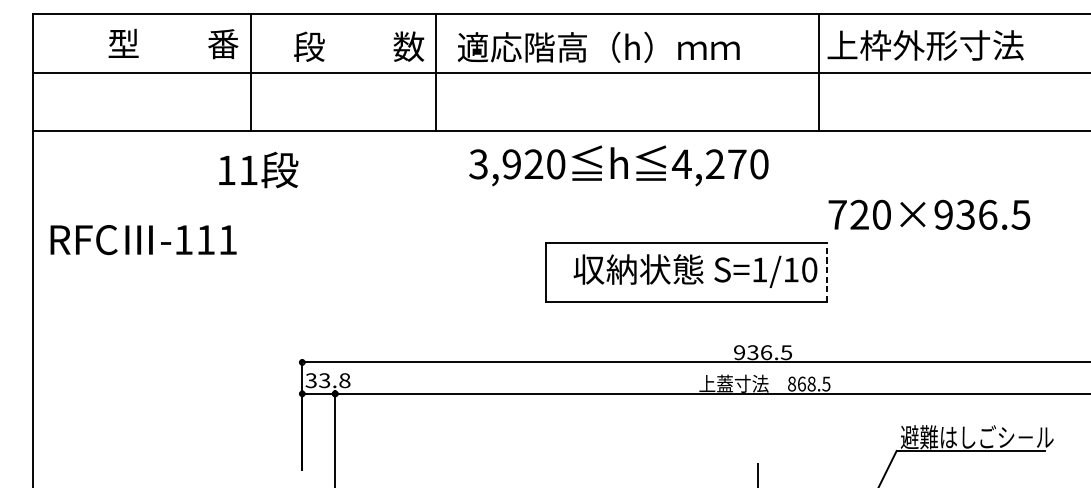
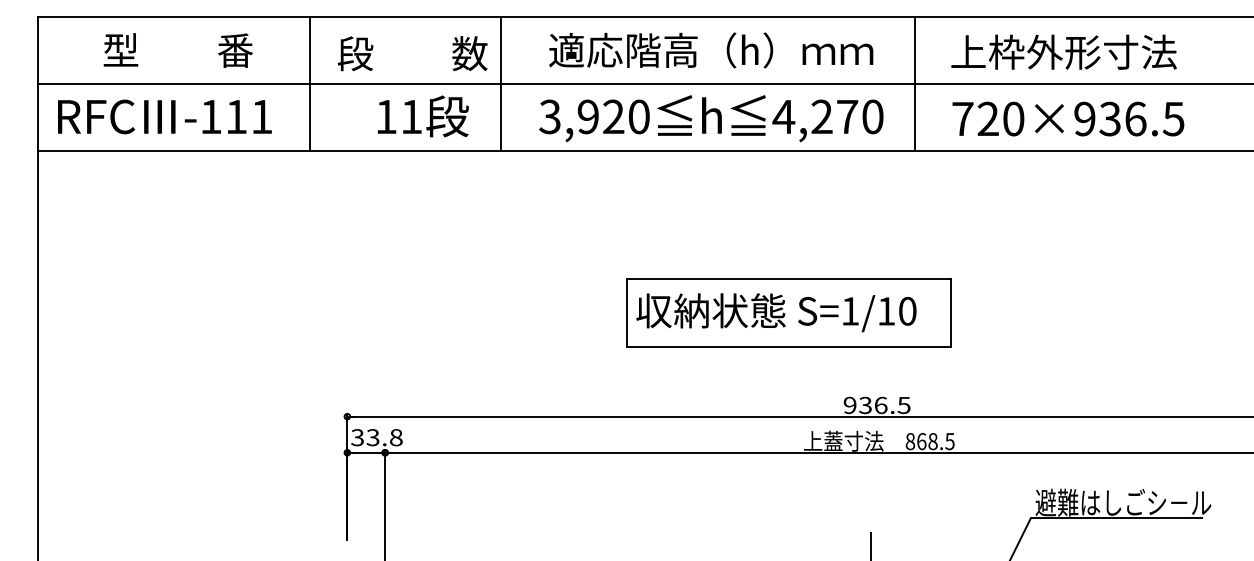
text: (172, 43) -> (177, 50), moved
text: (598, 47) -> (711, 50), moved
line: (251, 72) -> (309, 83), moved
line: (819, 72) -> (915, 83), moved
text: (618, 165) -> (711, 118), moved
text: (258, 170) -> (422, 116), moved
text: (929, 214) -> (1068, 118), moved
text: (143, 239) -> (164, 116), moved
text: (695, 270) -> (776, 312), moved
line: (827, 272) -> (951, 313), dashed -> solid

